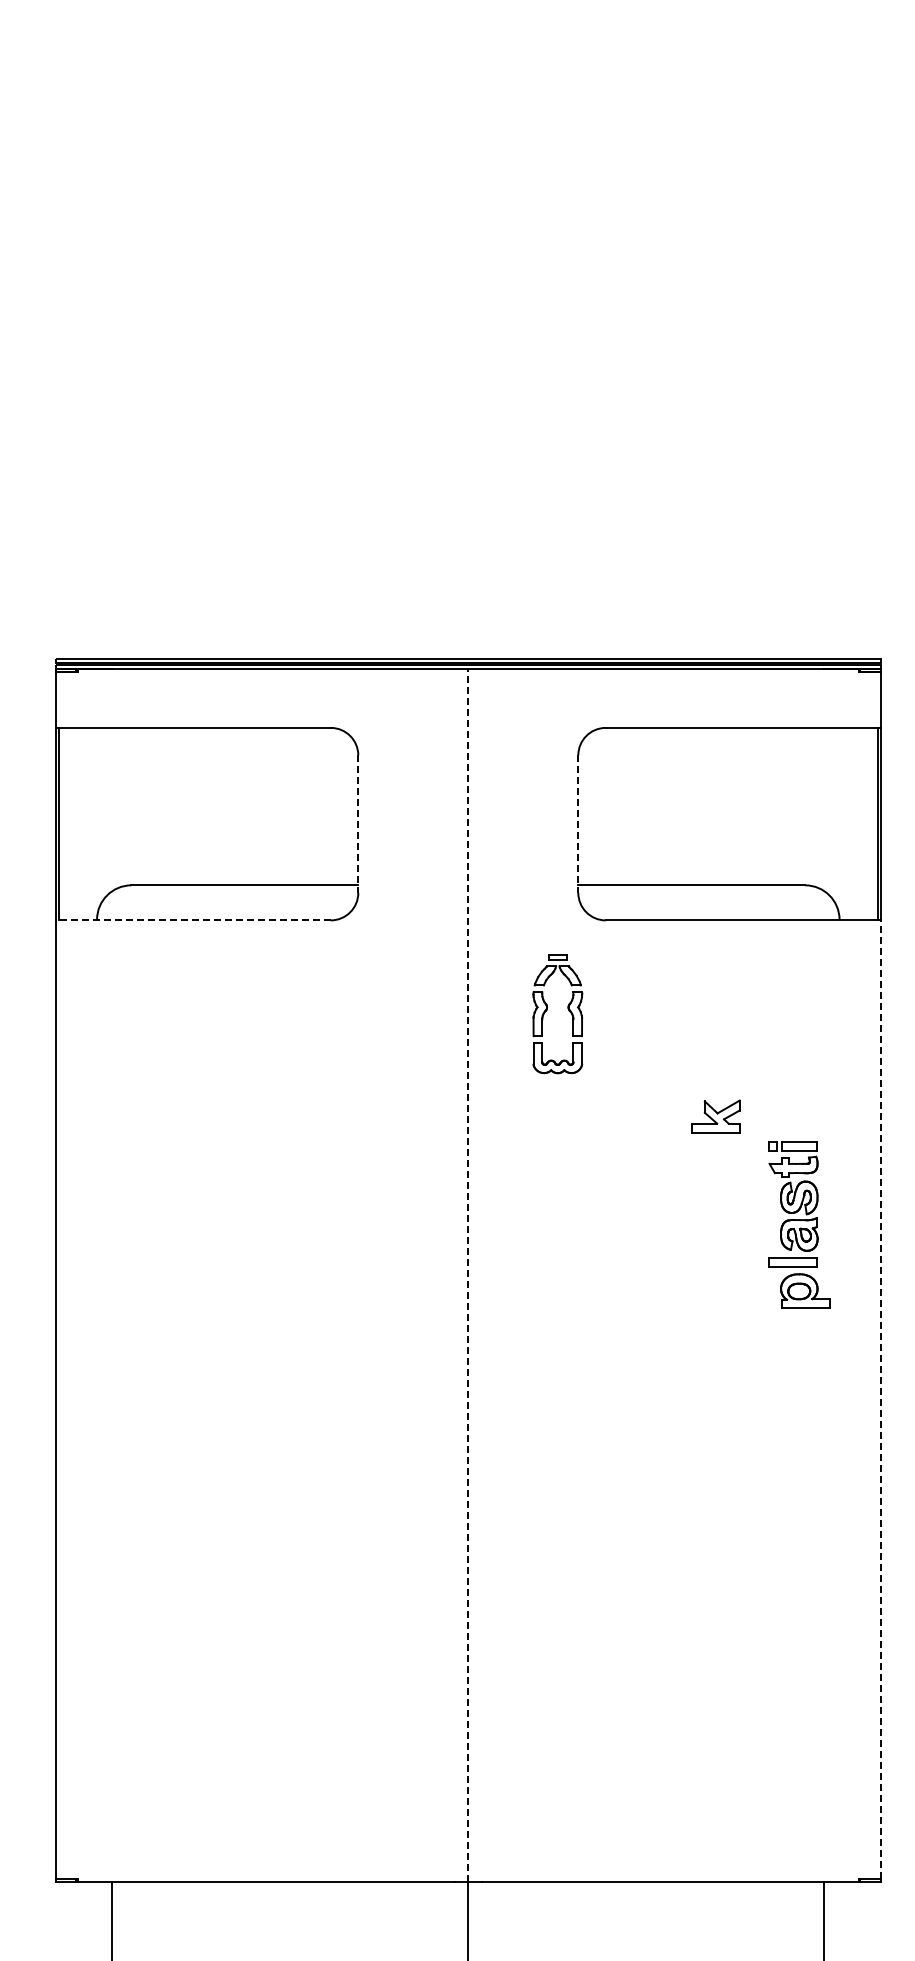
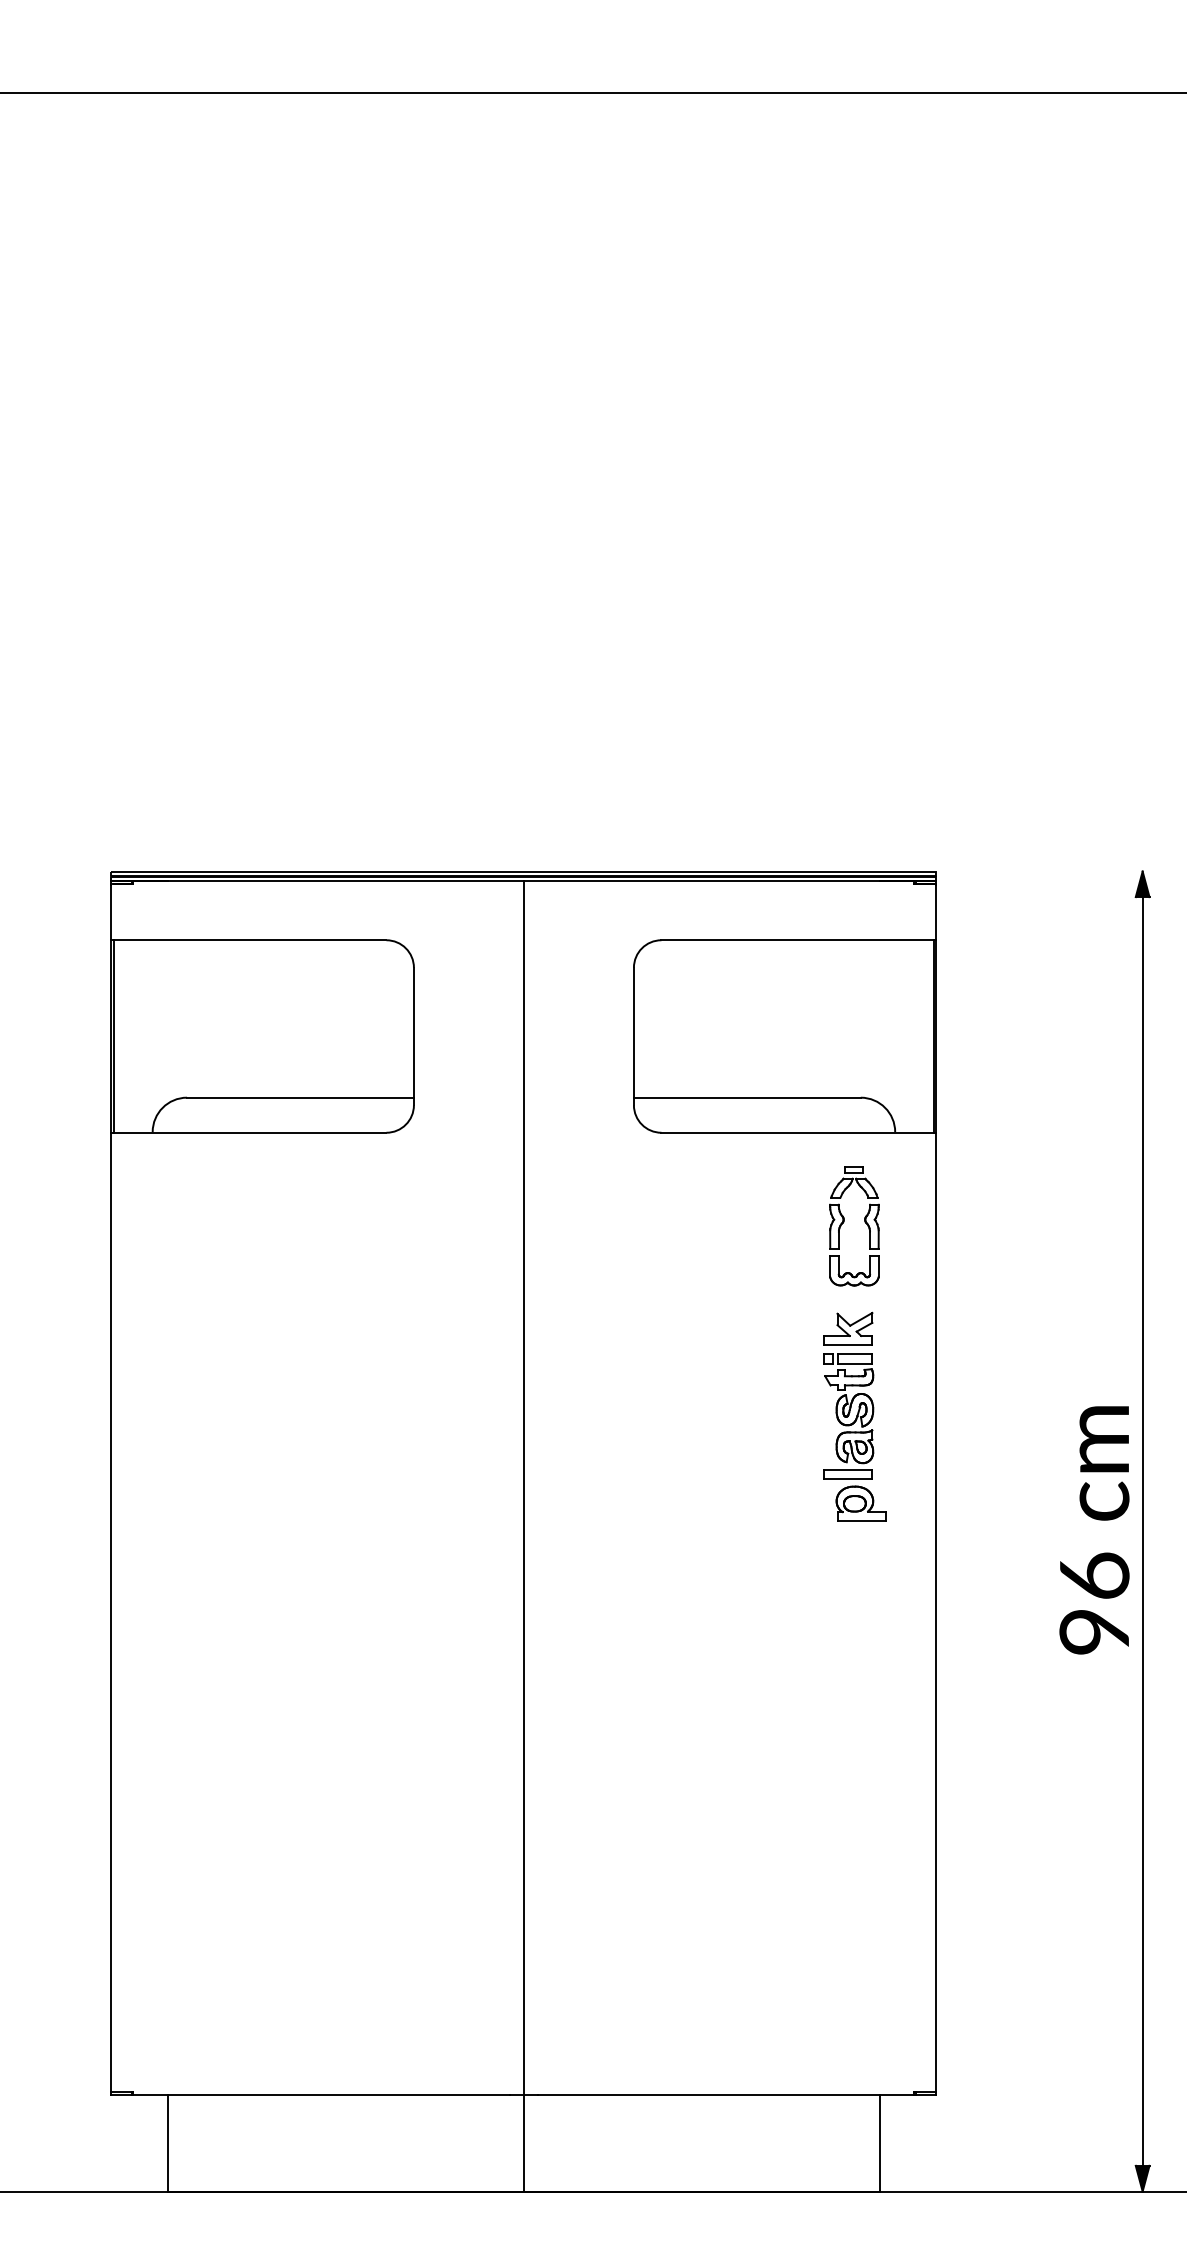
line: (357, 824) -> (413, 1036), dashed -> solid
line: (577, 824) -> (633, 1036), dashed -> solid
line: (192, 920) -> (248, 1132), dashed -> solid
part: (547, 1010) -> (844, 1222), moved
part: (715, 1116) -> (848, 1328), moved
line: (467, 1275) -> (523, 1487), dashed -> solid
line: (880, 1400) -> (936, 1612), dashed -> solid

